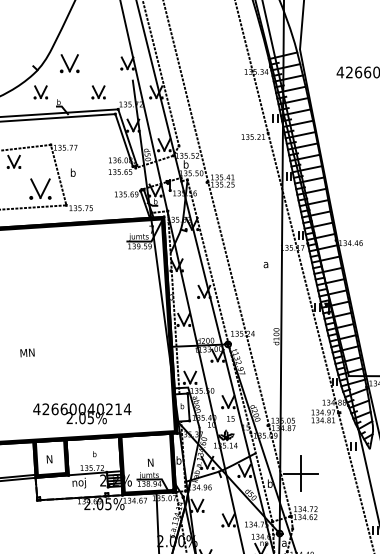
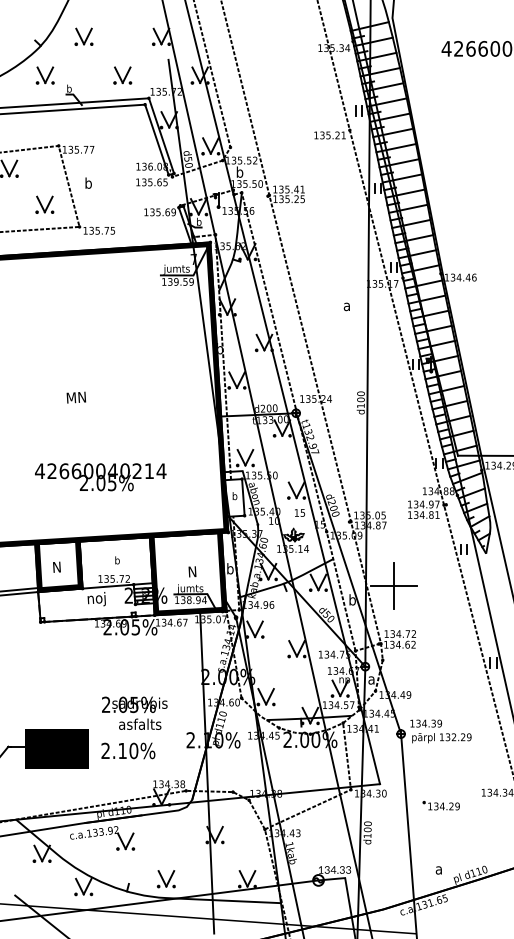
part: (69, 63) -> (83, 36), size x0.71
part: (40, 188) -> (44, 204), size x0.62
text: (27, 352) -> (76, 397), moved
text: (82, 413) -> (100, 477), moved

